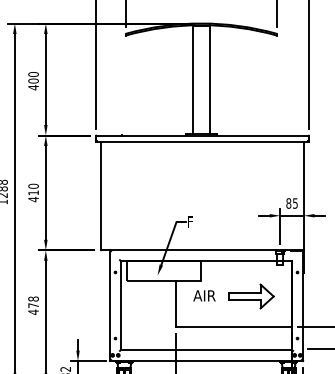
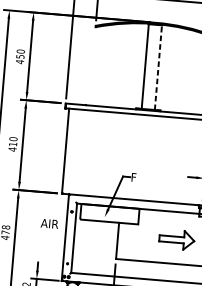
line: (209, 79) -> (158, 67), solid -> dashed
text: (33, 80) -> (20, 56), 400 -> 450
text: (204, 295) -> (49, 223), moved

